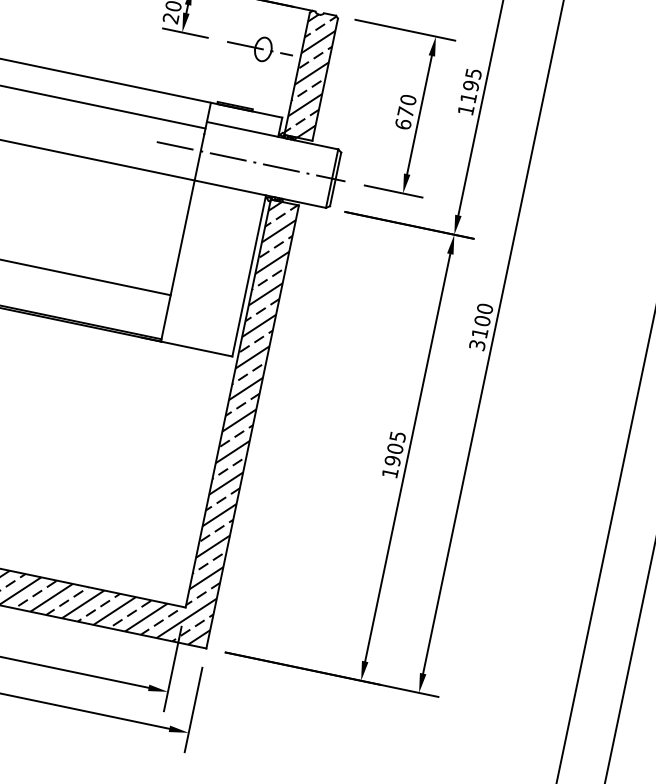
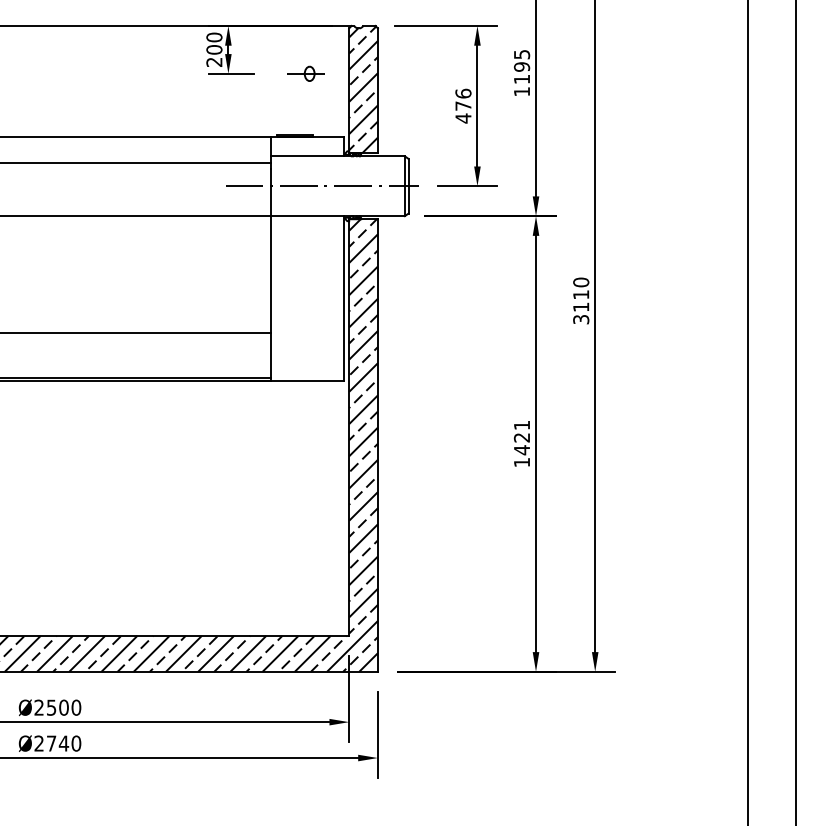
part: (259, 48) -> (307, 73), size x0.6
text: (405, 111) -> (463, 105), 670 -> 476
text: (482, 320) -> (581, 294), 3100 -> 3110
text: (394, 449) -> (521, 438), 1905 -> 1421

